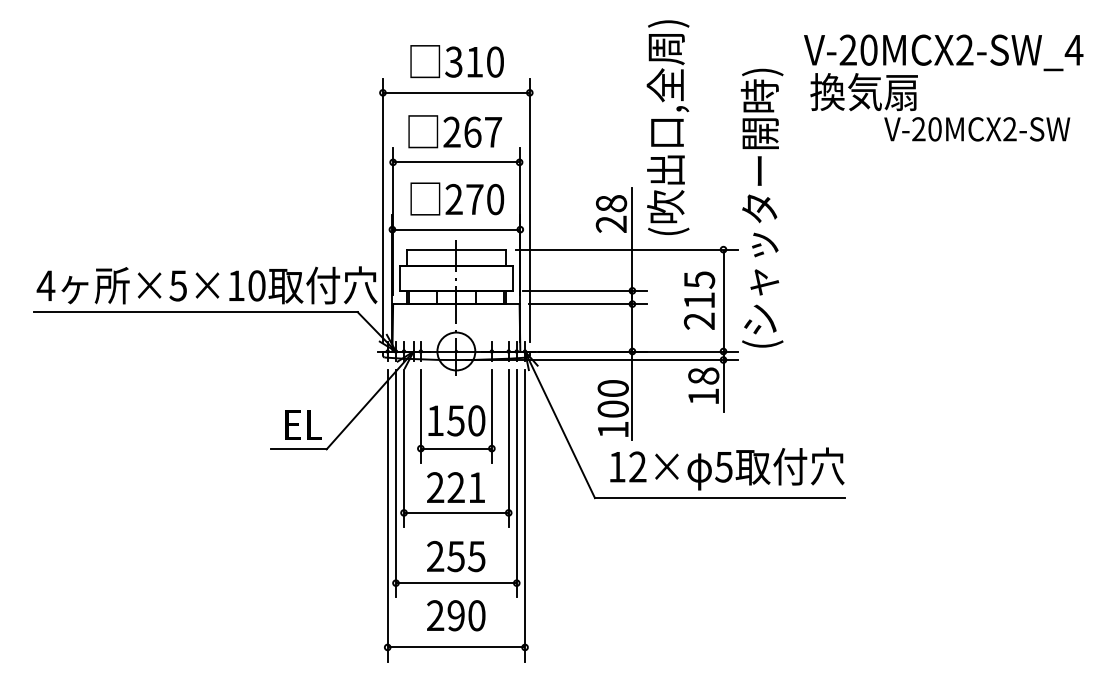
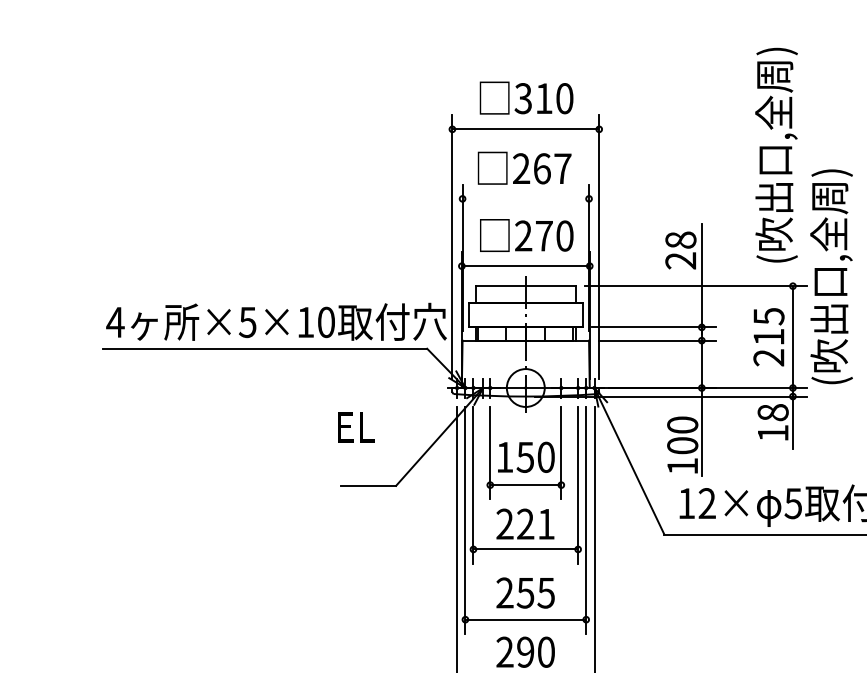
text: (667, 127) -> (775, 155), moved
line: (456, 162) -> (525, 199), removed
text: (761, 201) -> (830, 238), (シャッター開時) -> (吹出口,全周)
text: (303, 424) -> (355, 427), moved

